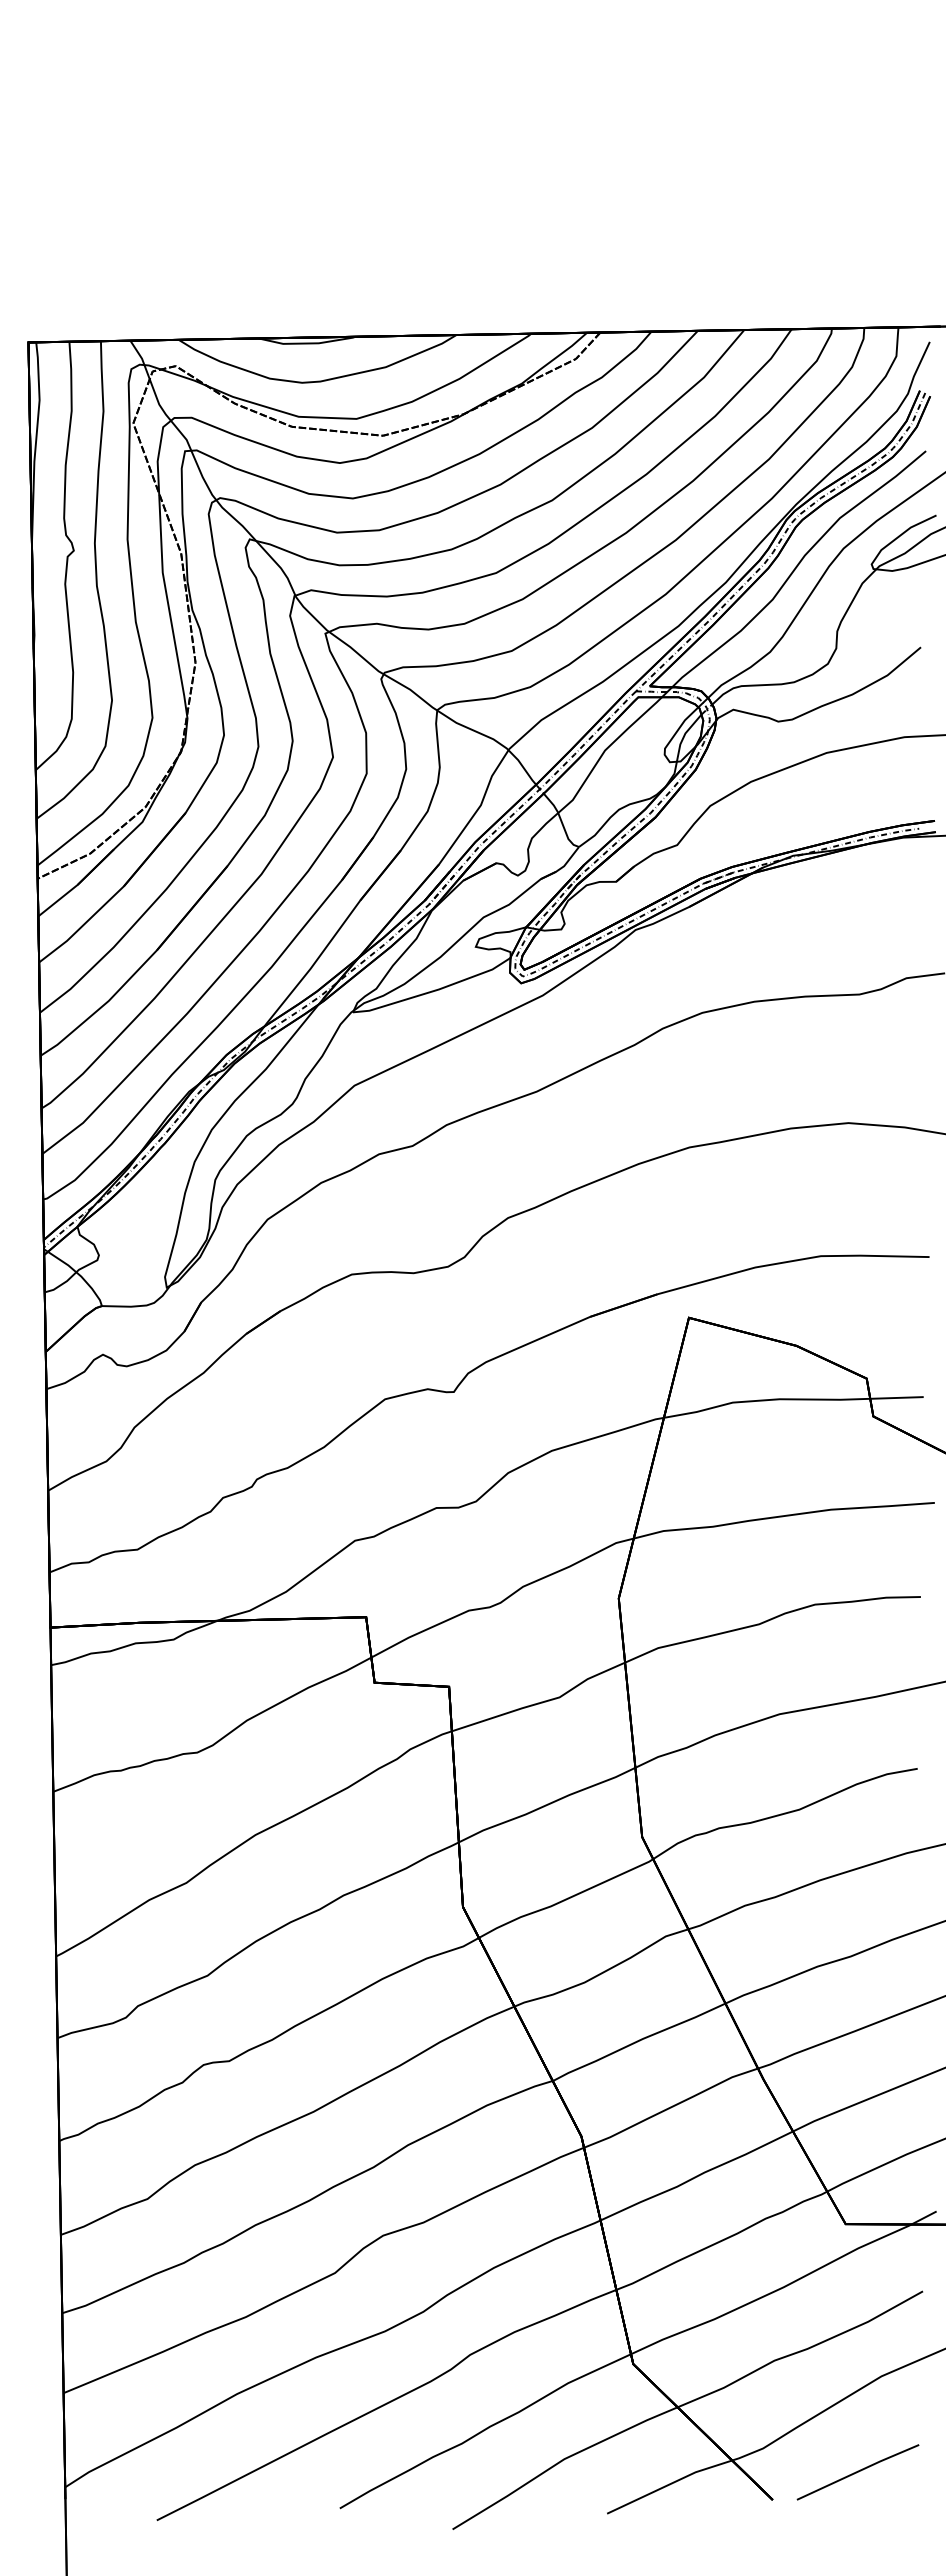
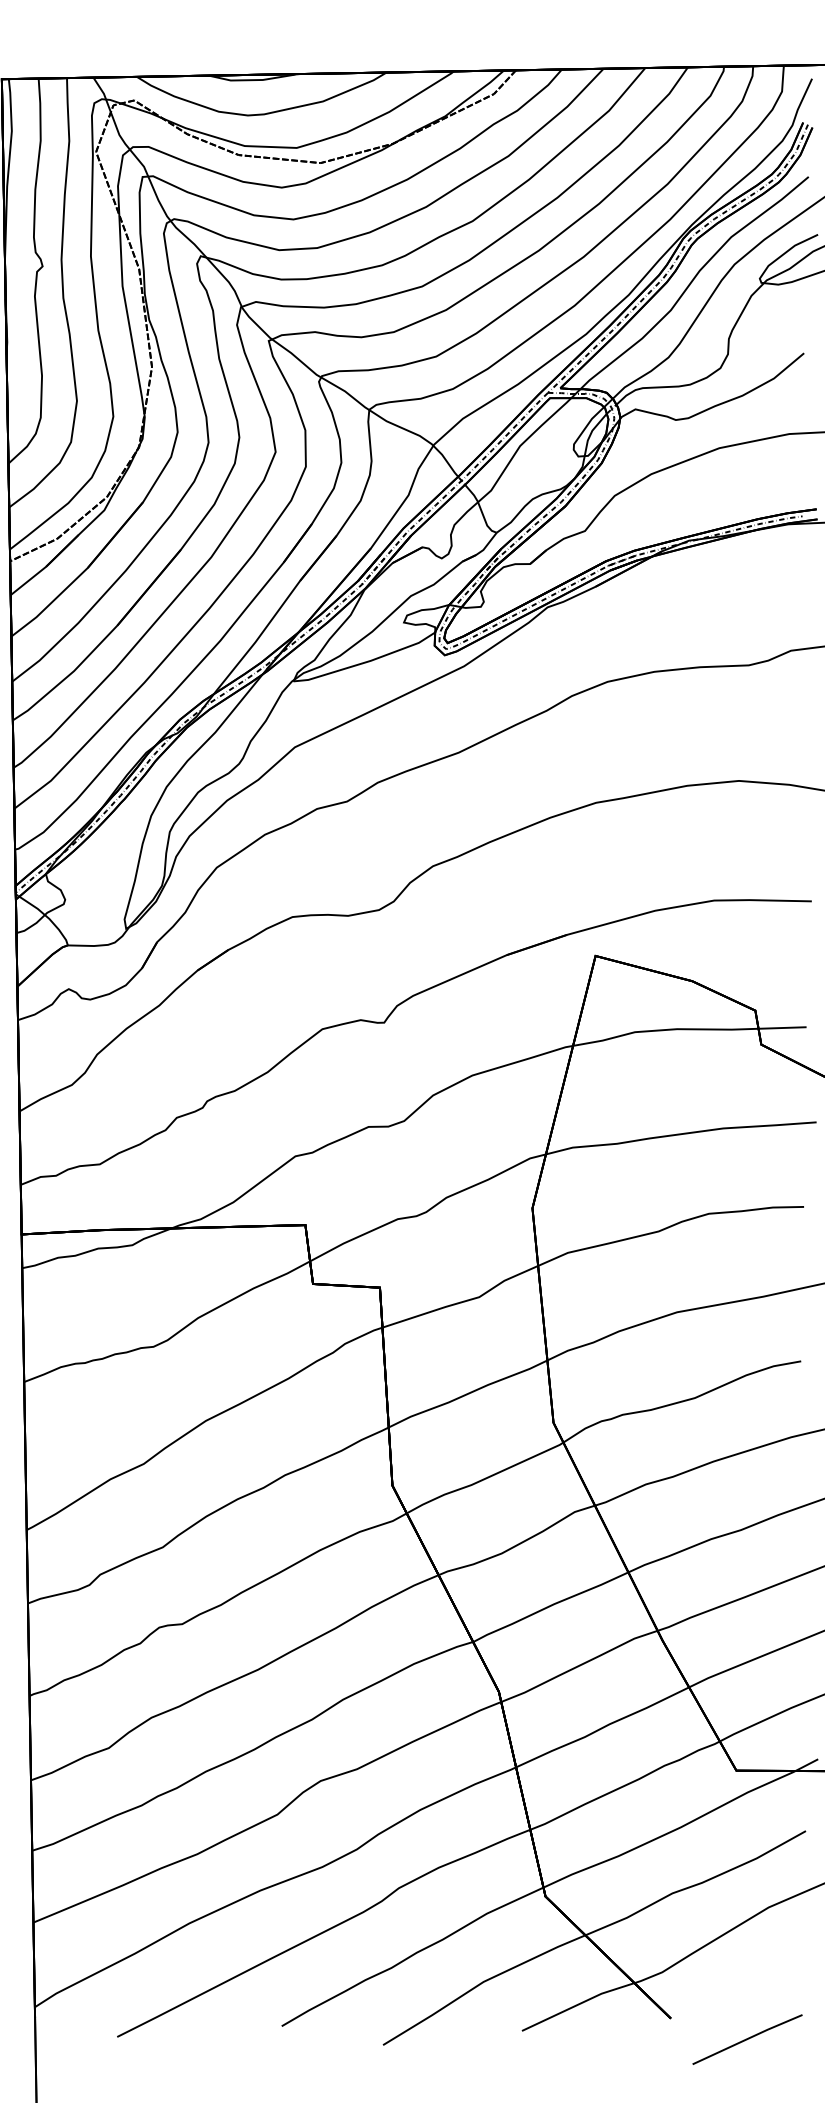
line: (857, 2472) -> (747, 2039), moved

